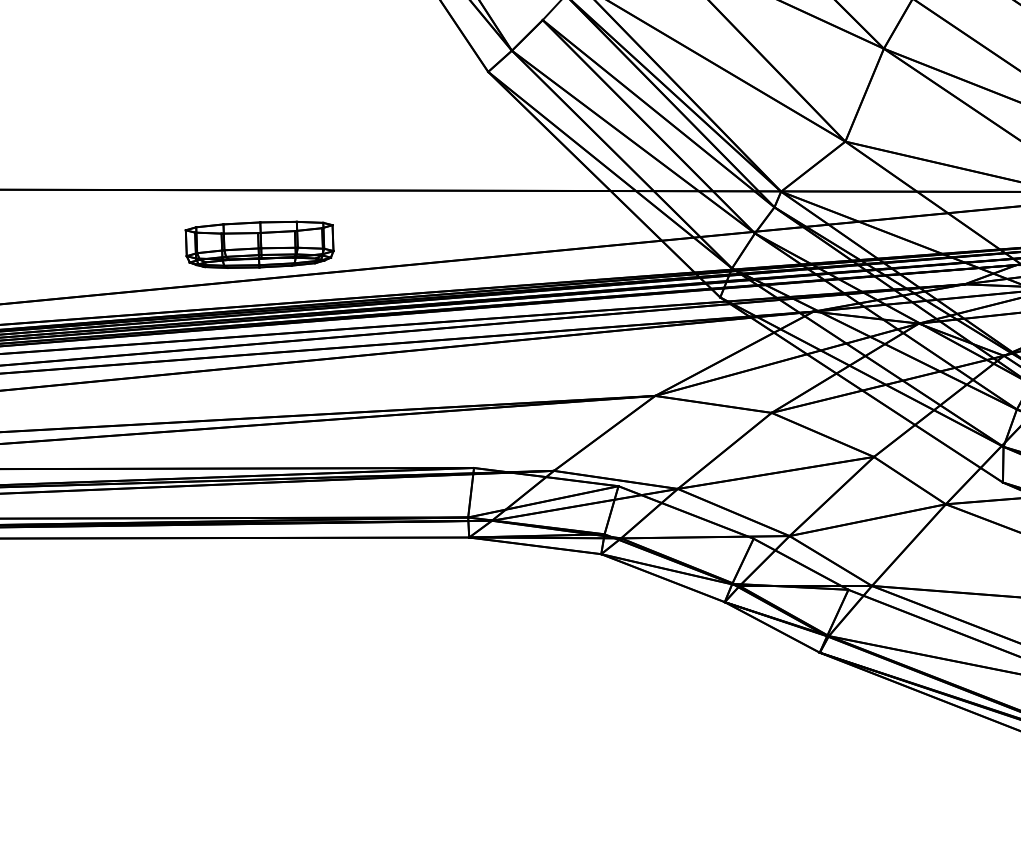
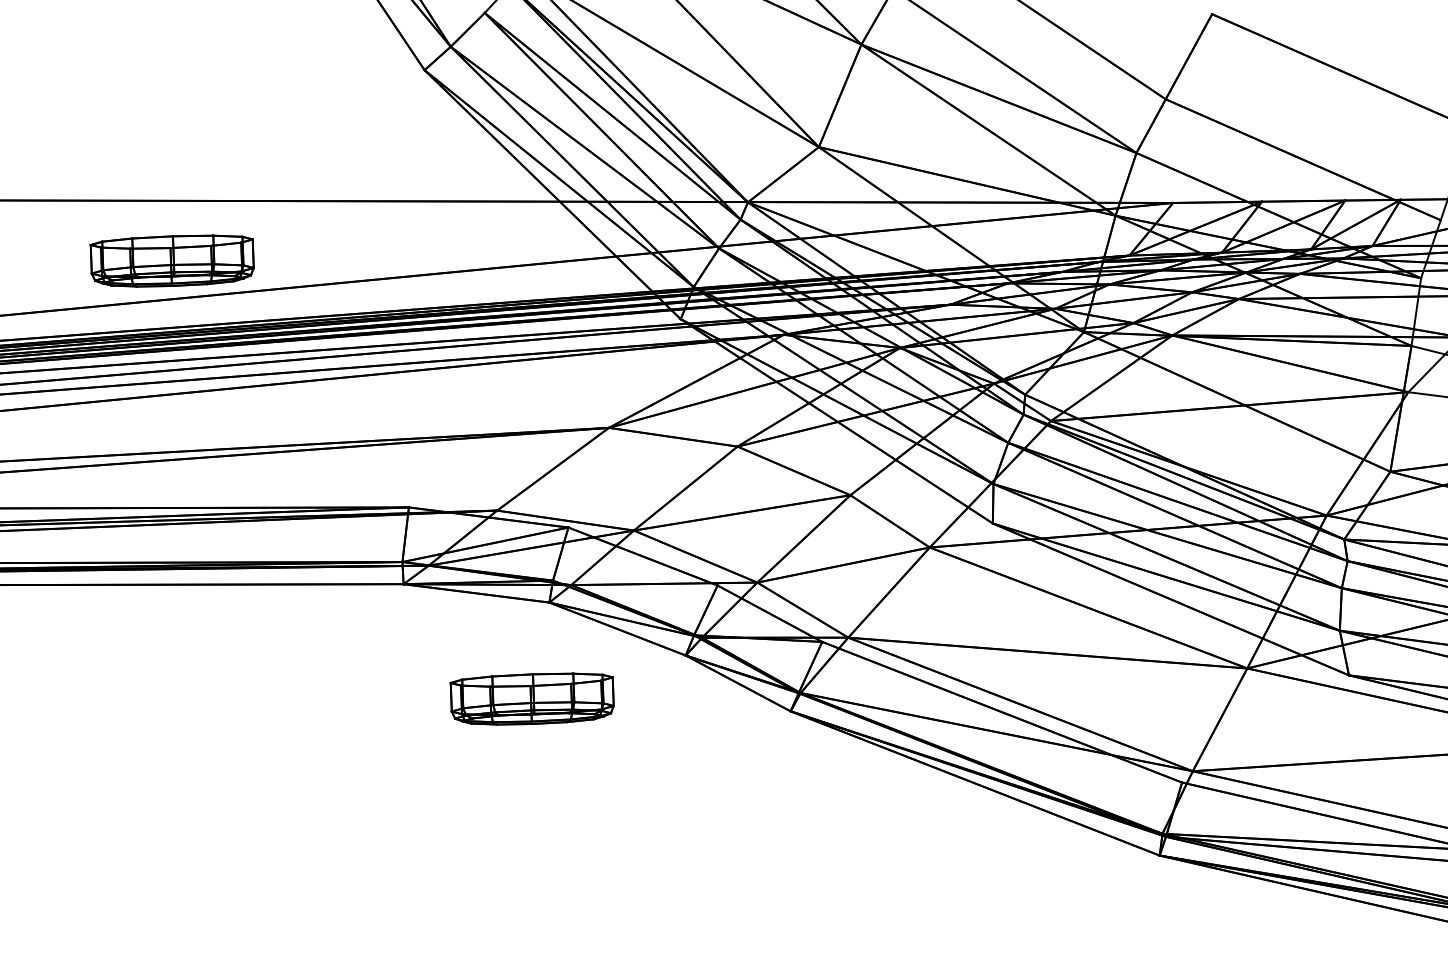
part: (585, 641) -> (531, 698), added

